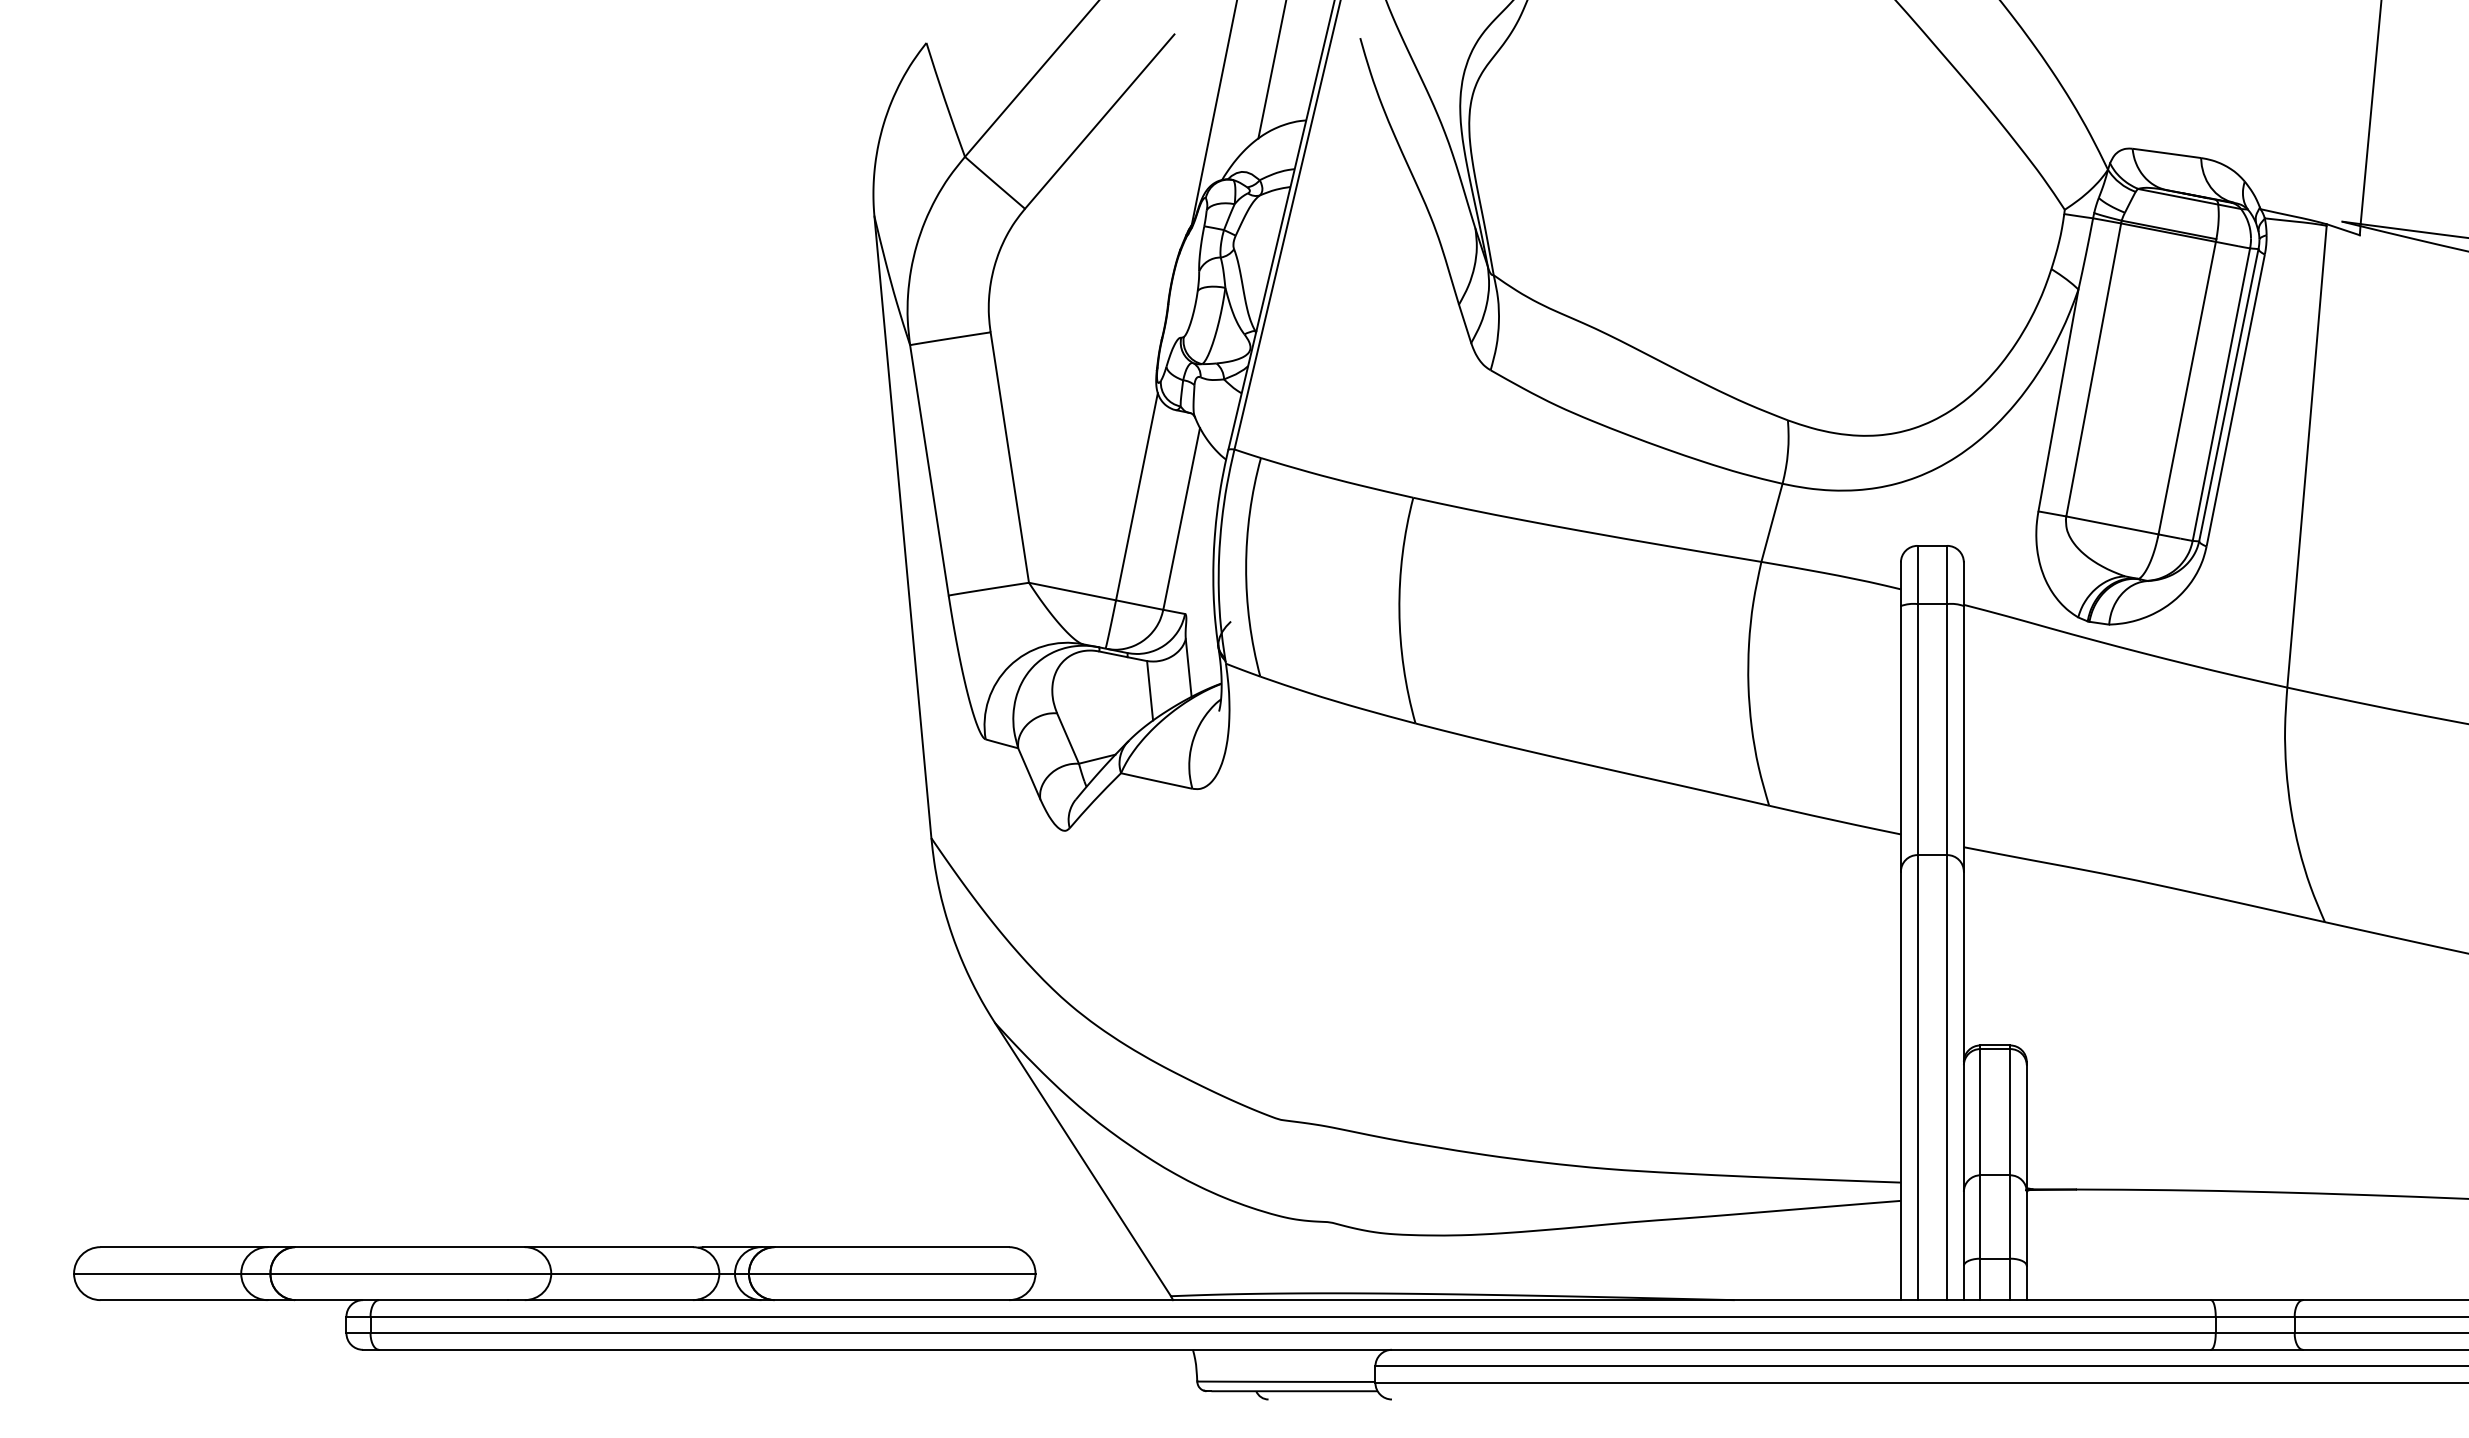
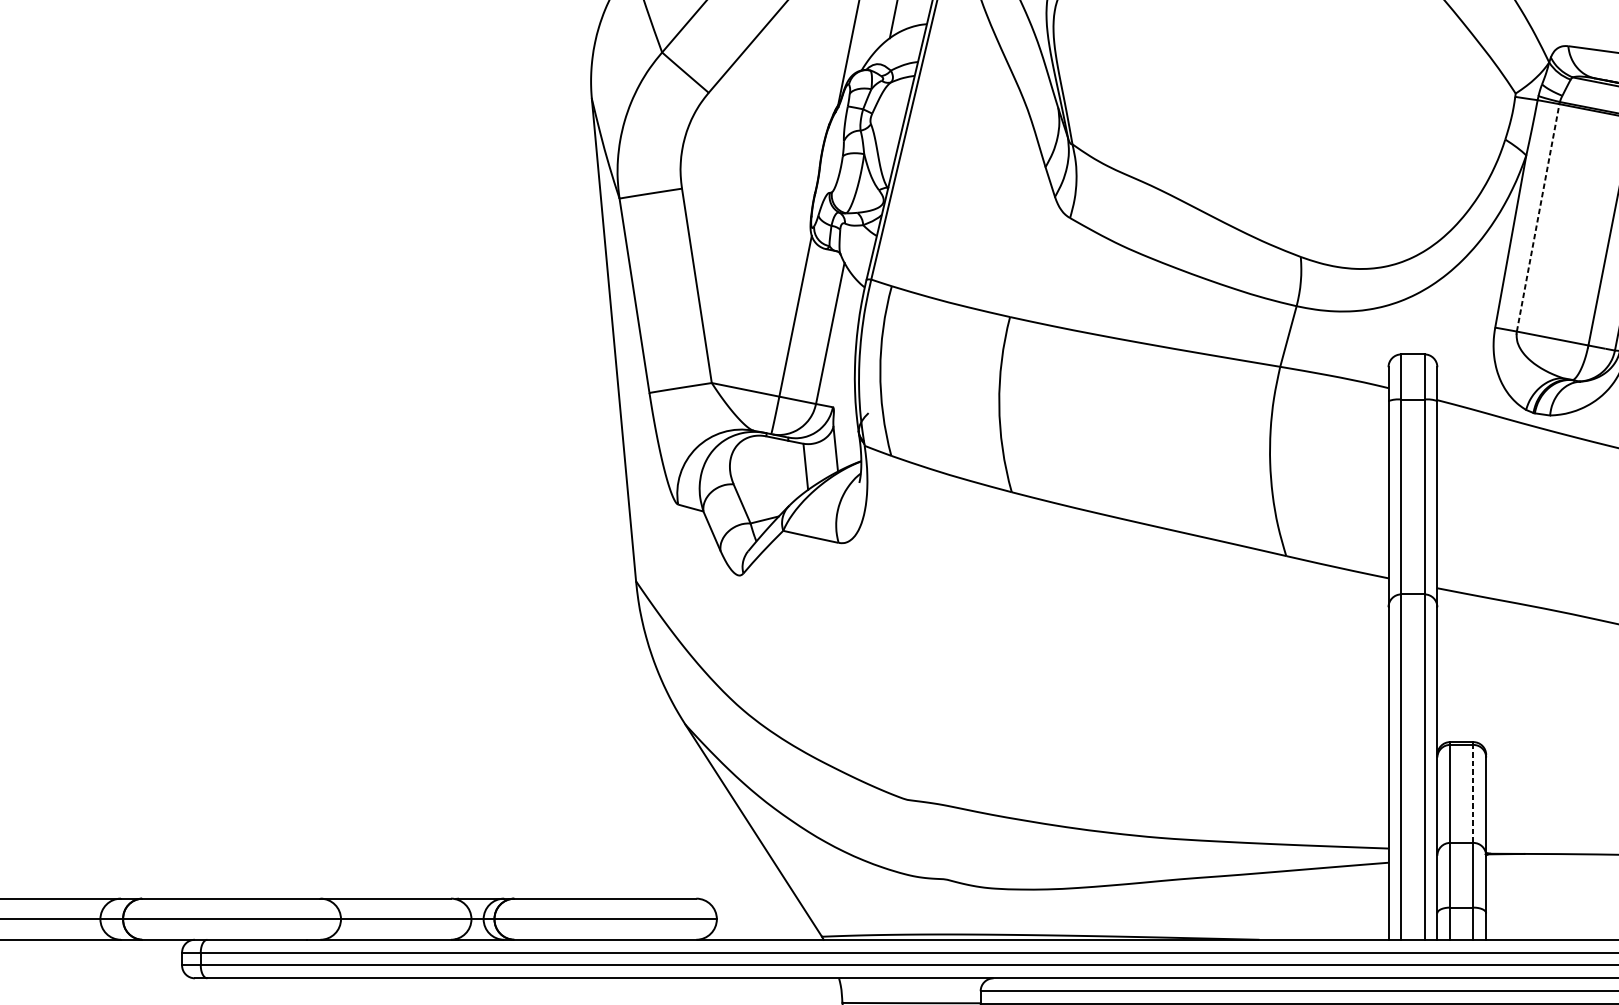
line: (2093, 369) -> (1537, 217), solid -> dashed
line: (2010, 1111) -> (1473, 793), solid -> dashed

